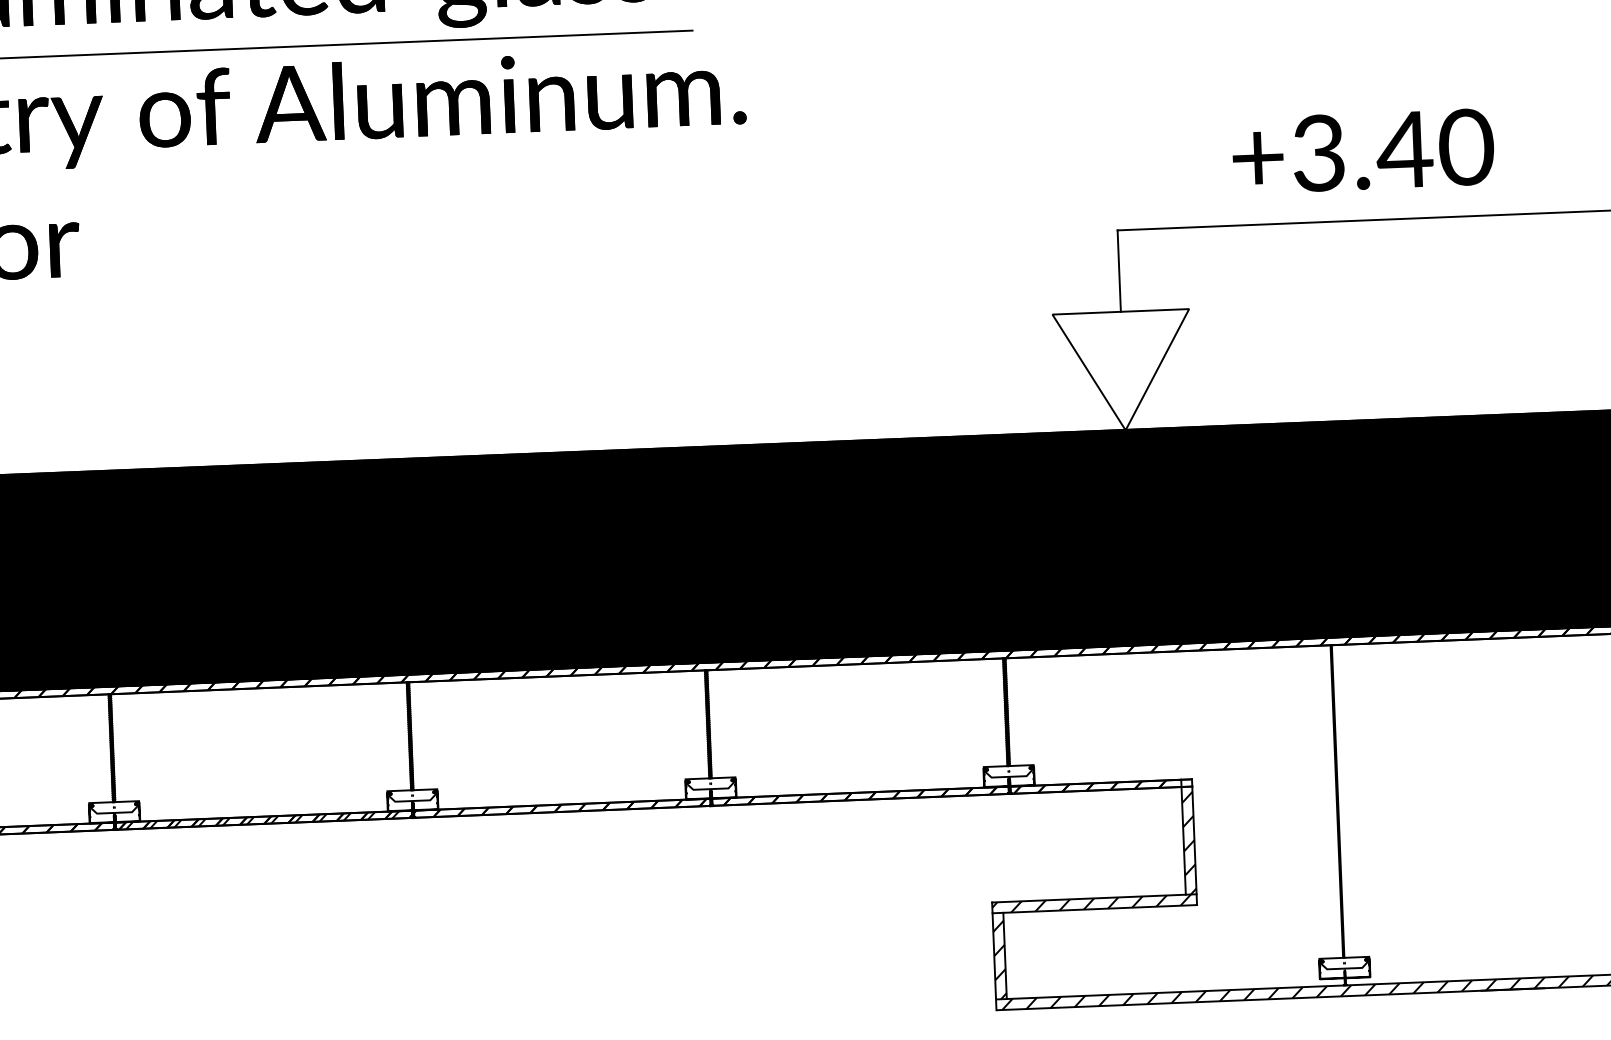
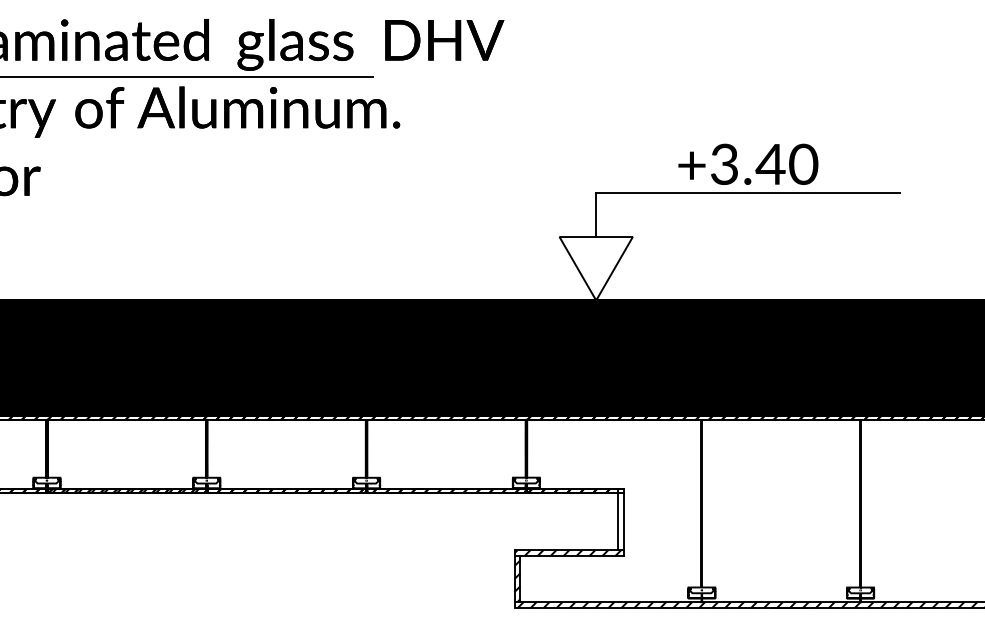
text: (1363, 149) -> (748, 163), moved
hatch: (1189, 842) -> (621, 522), removed

